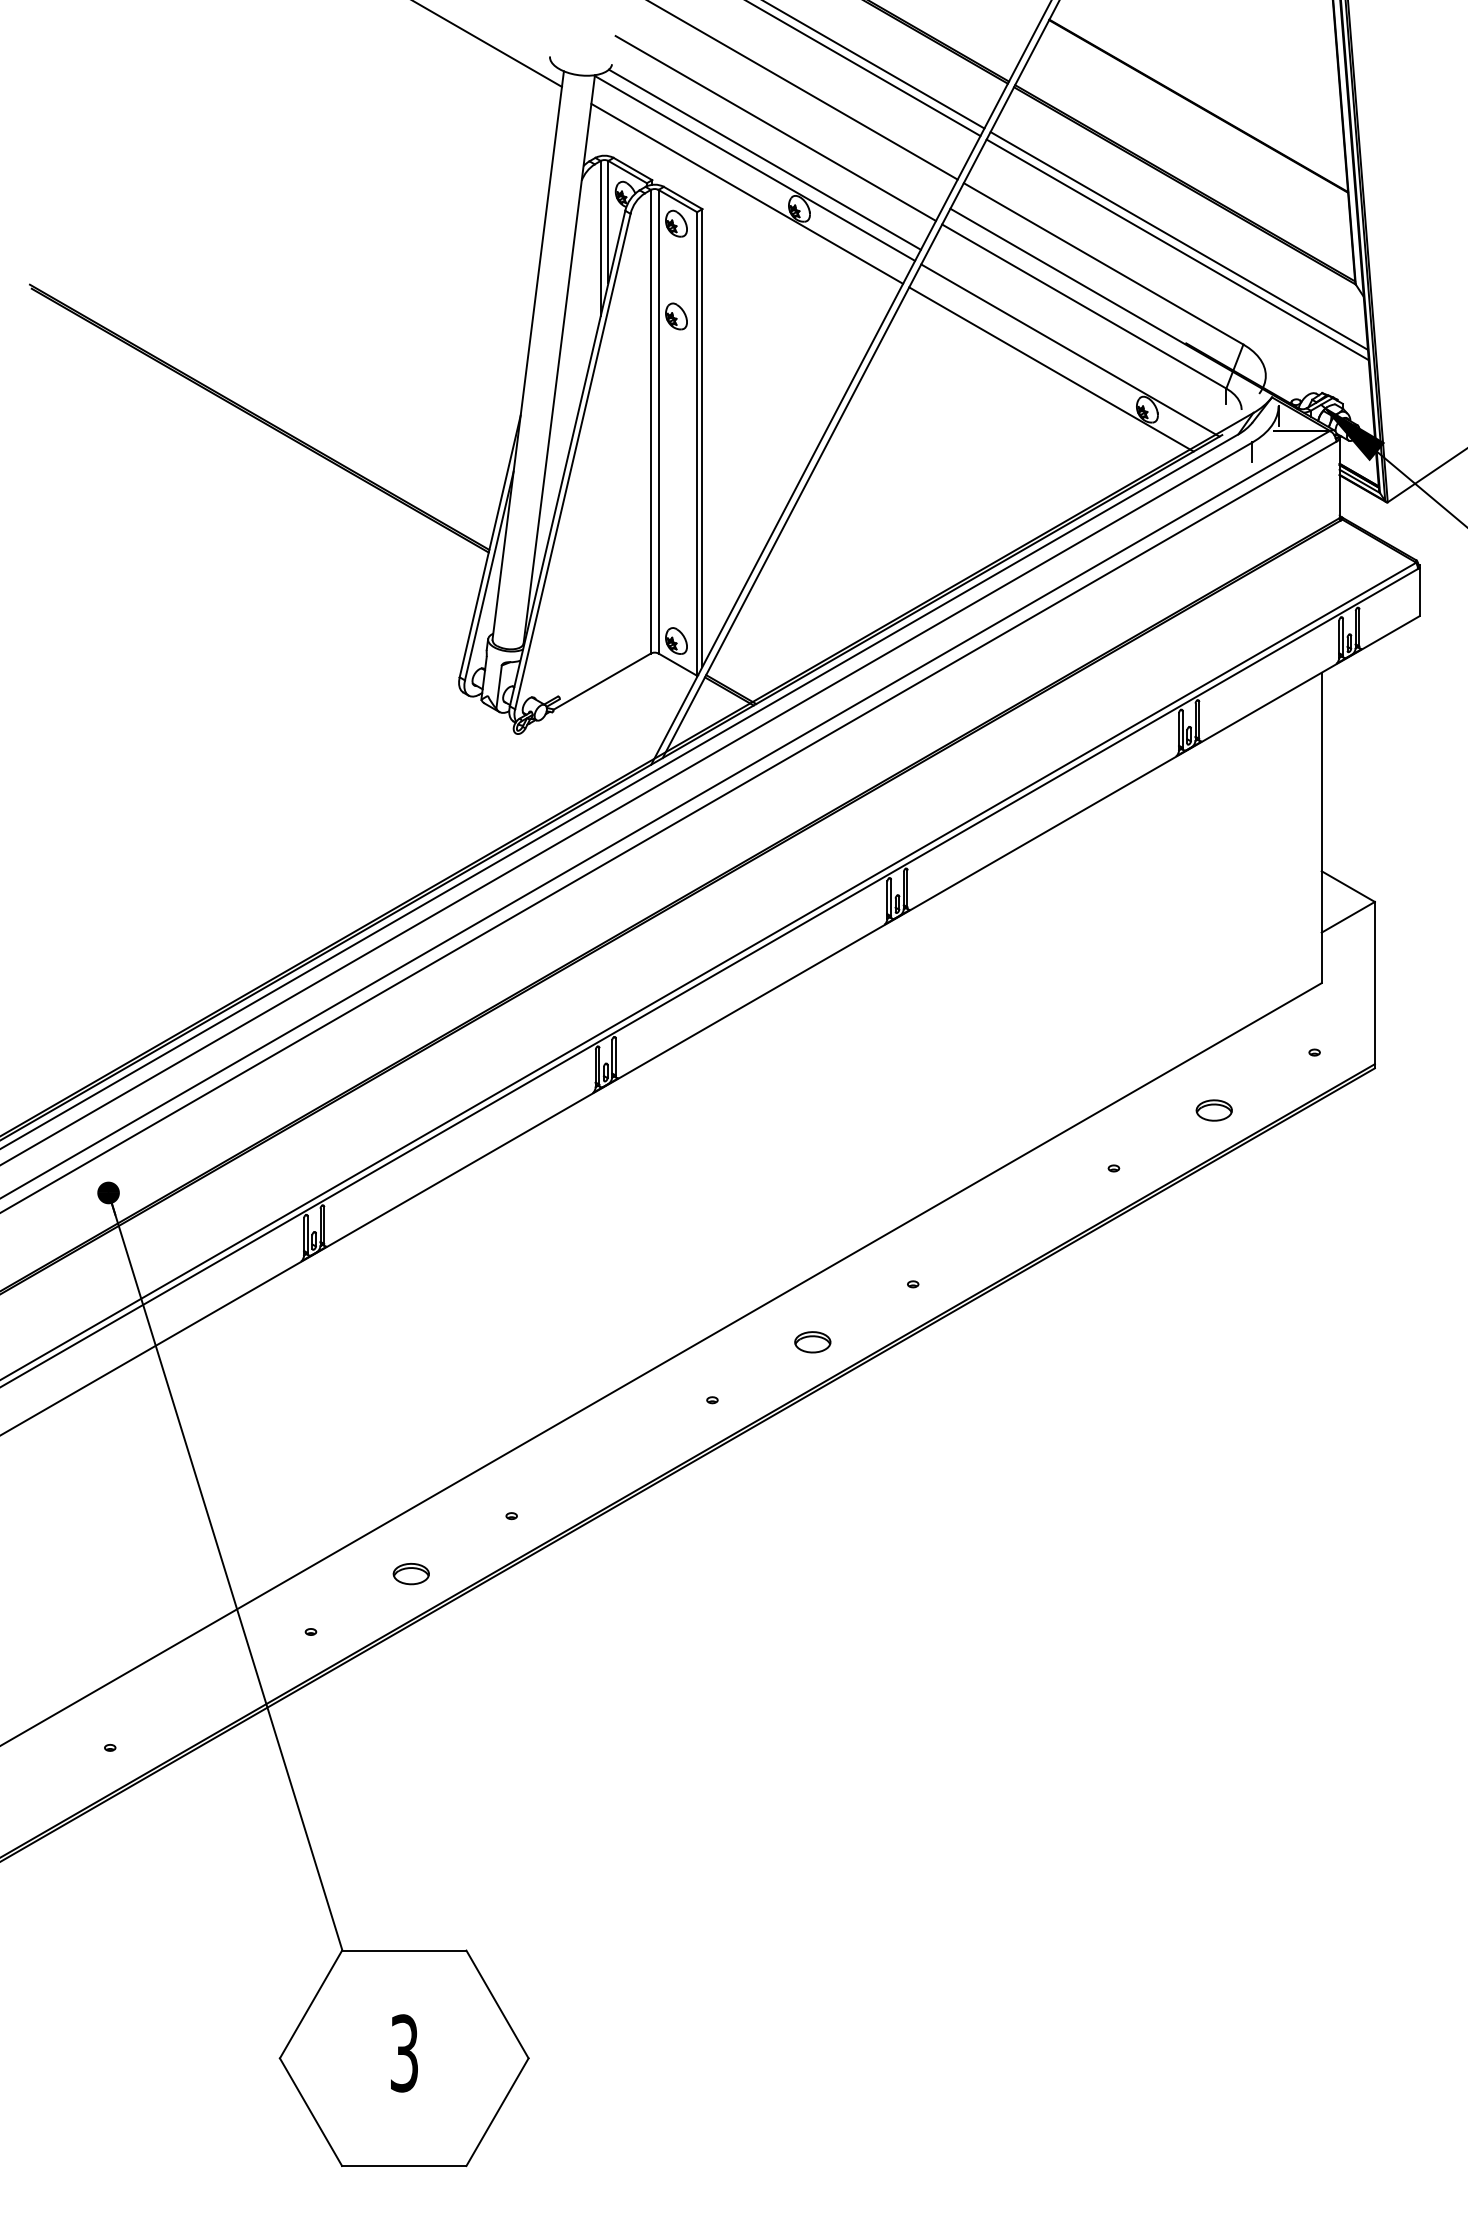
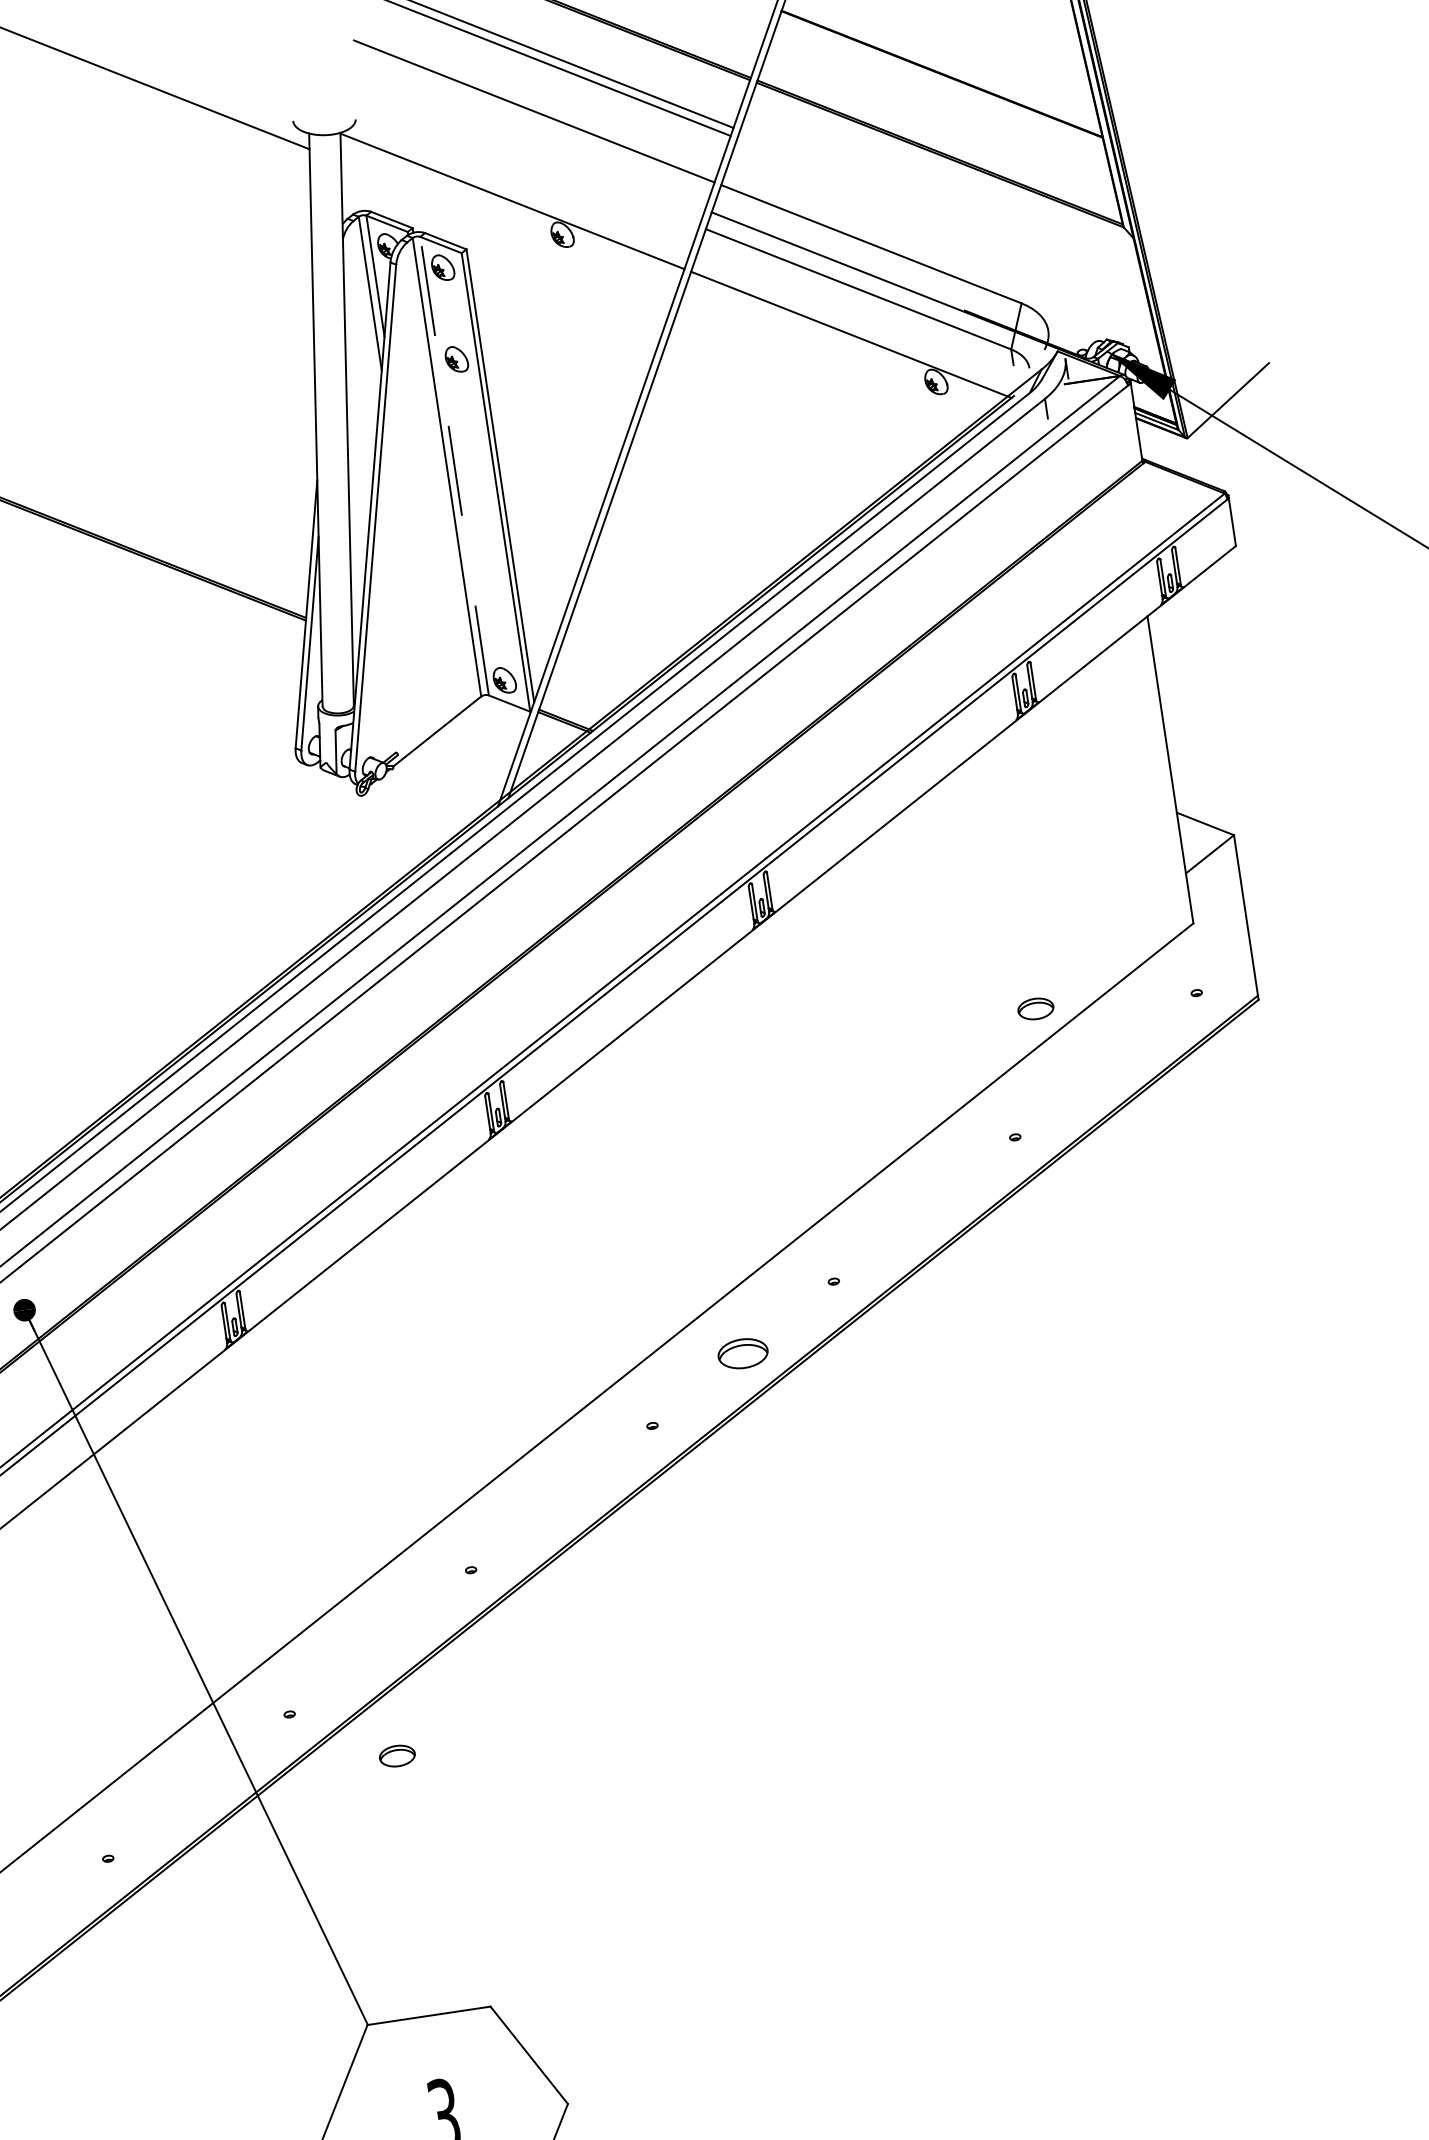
line: (775, 128) -> (526, 158), removed
line: (764, 159) -> (520, 191), removed
line: (747, 193) -> (508, 227), removed
line: (1178, 240) -> (942, 210), removed
line: (1177, 249) -> (942, 219), removed
line: (1051, 369) -> (835, 356), removed
line: (658, 421) -> (454, 465), solid -> dashed
part: (1213, 1110) -> (1035, 1009), moved
part: (812, 1342) -> (742, 1354), size x1.4
part: (410, 1574) -> (396, 1756), moved

